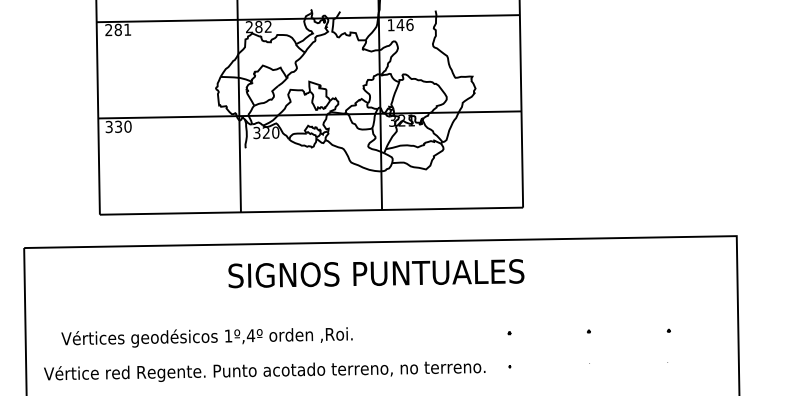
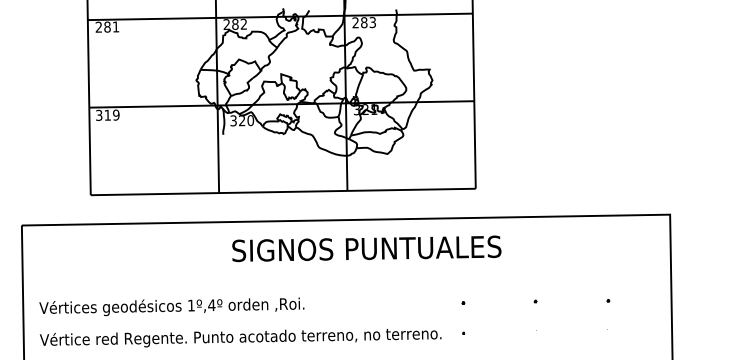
text: (400, 24) -> (364, 22), 146 -> 283
text: (123, 126) -> (112, 114), 330 -> 319
text: (376, 273) -> (366, 248), moved
text: (206, 337) -> (171, 306), moved

